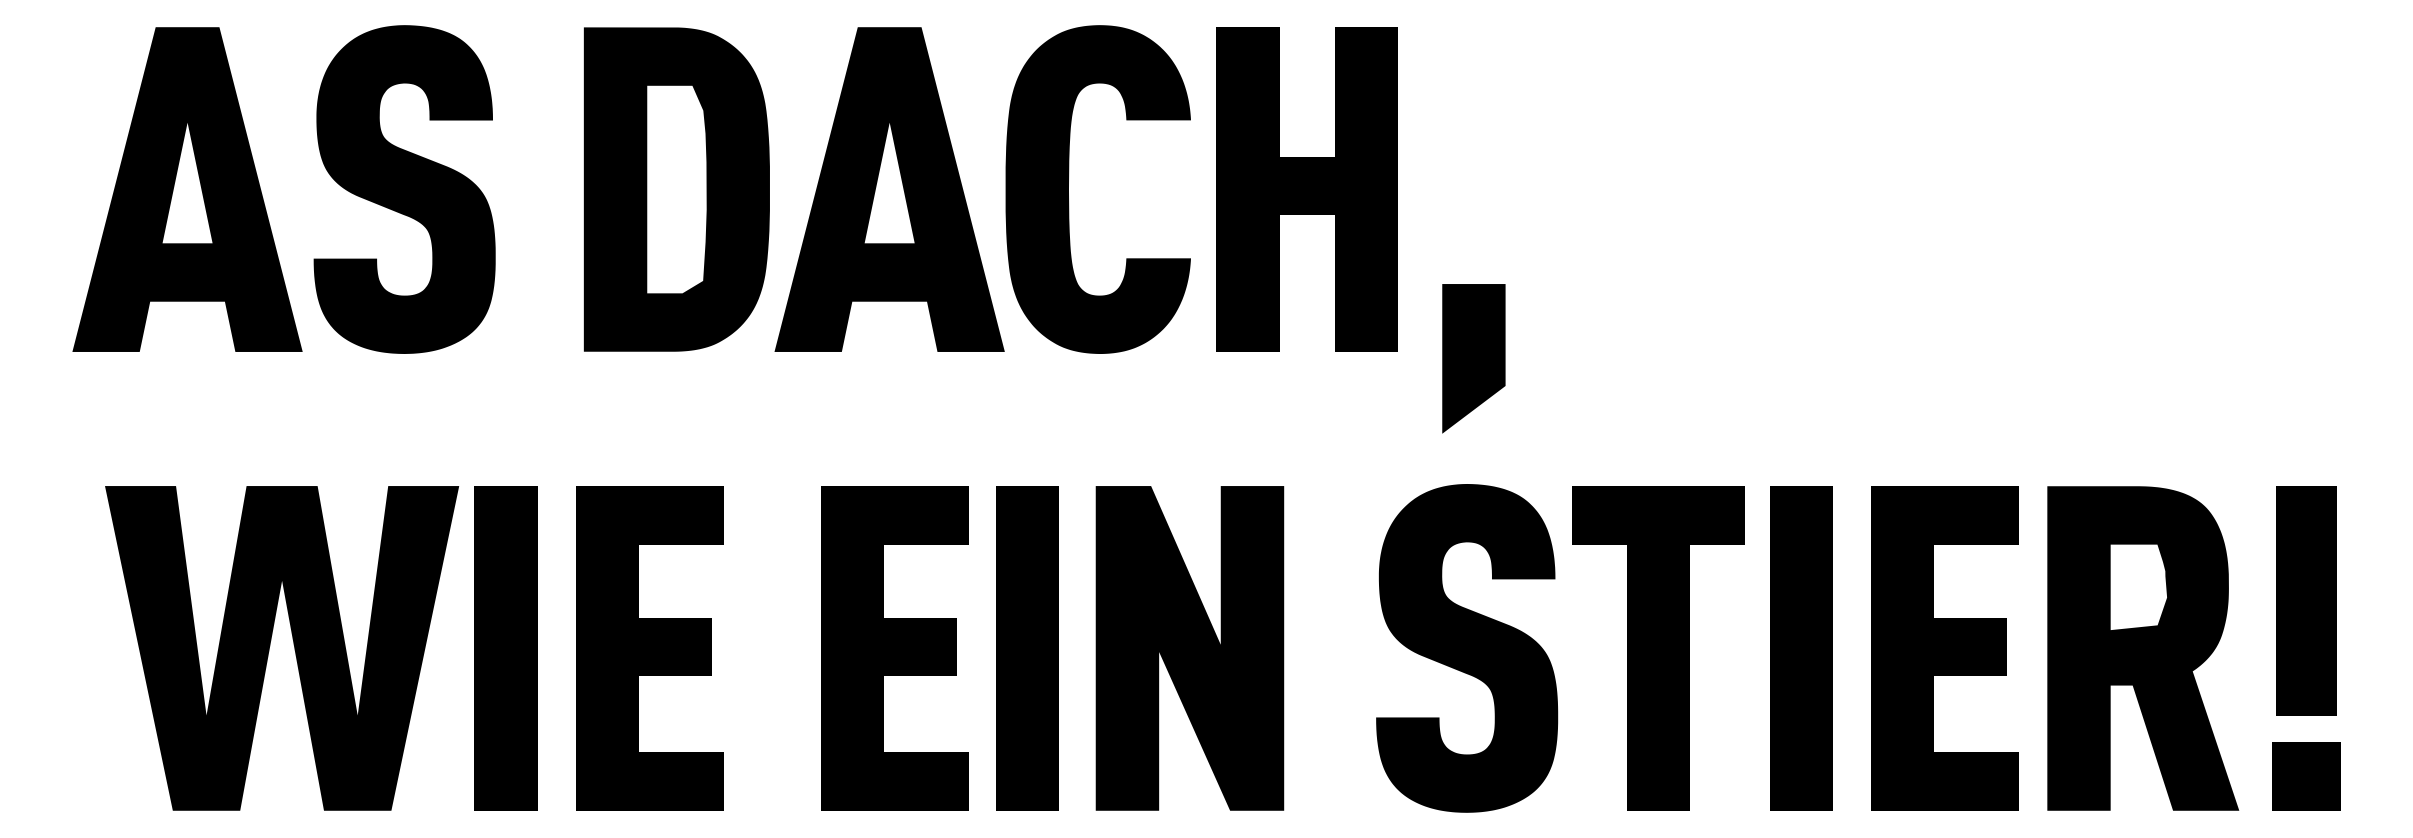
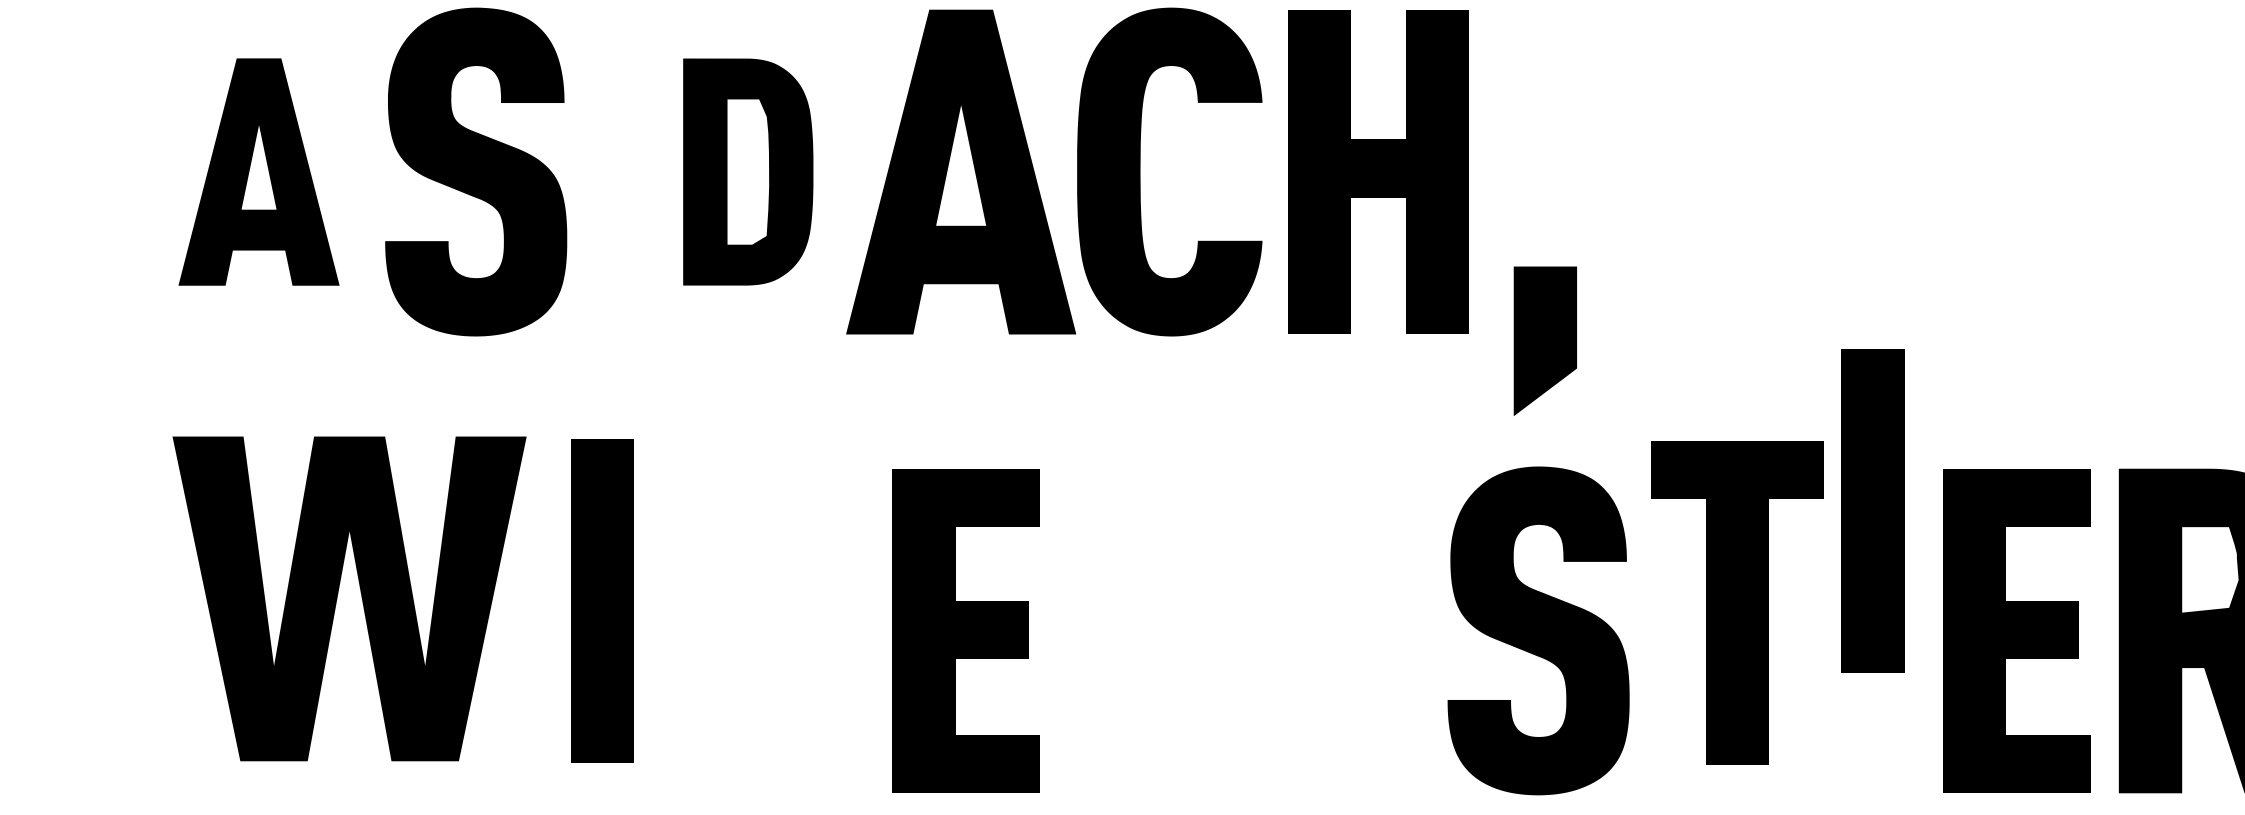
part: (187, 189) -> (259, 172), size x0.7
part: (676, 189) -> (748, 172), size x0.7
part: (293, 644) -> (361, 595), moved
part: (505, 648) -> (602, 601), moved
part: (649, 648) -> (721, 631), removed
fill: (1027, 648) -> (1099, 631), removed
fill: (1189, 648) -> (1261, 631), removed
part: (1658, 648) -> (1737, 603), moved
part: (1801, 648) -> (1873, 511), moved

